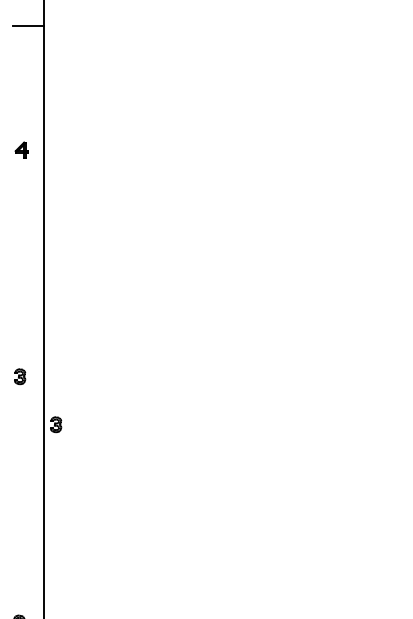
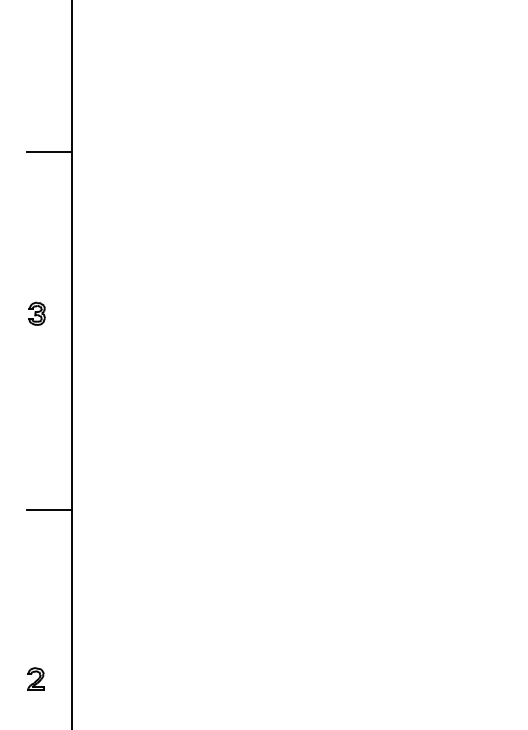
line: (28, 267) -> (49, 151), added
part: (56, 424) -> (91, 384), removed
line: (28, 509) -> (49, 510), added

